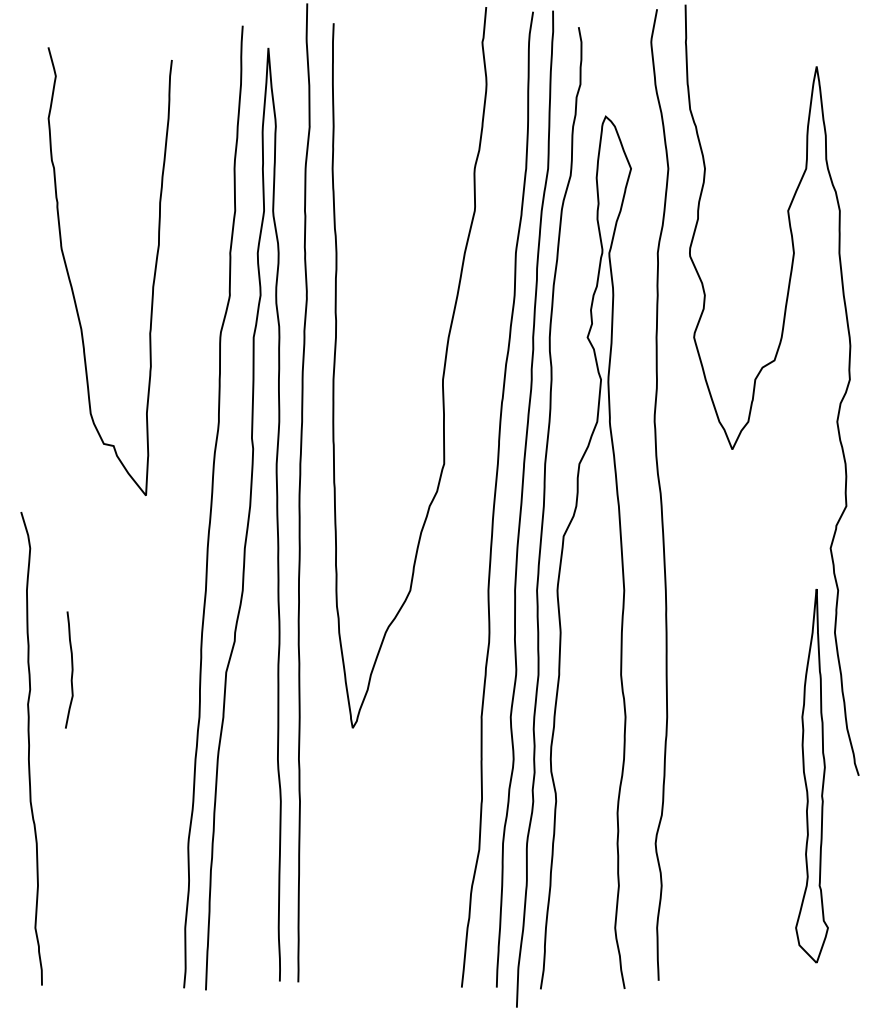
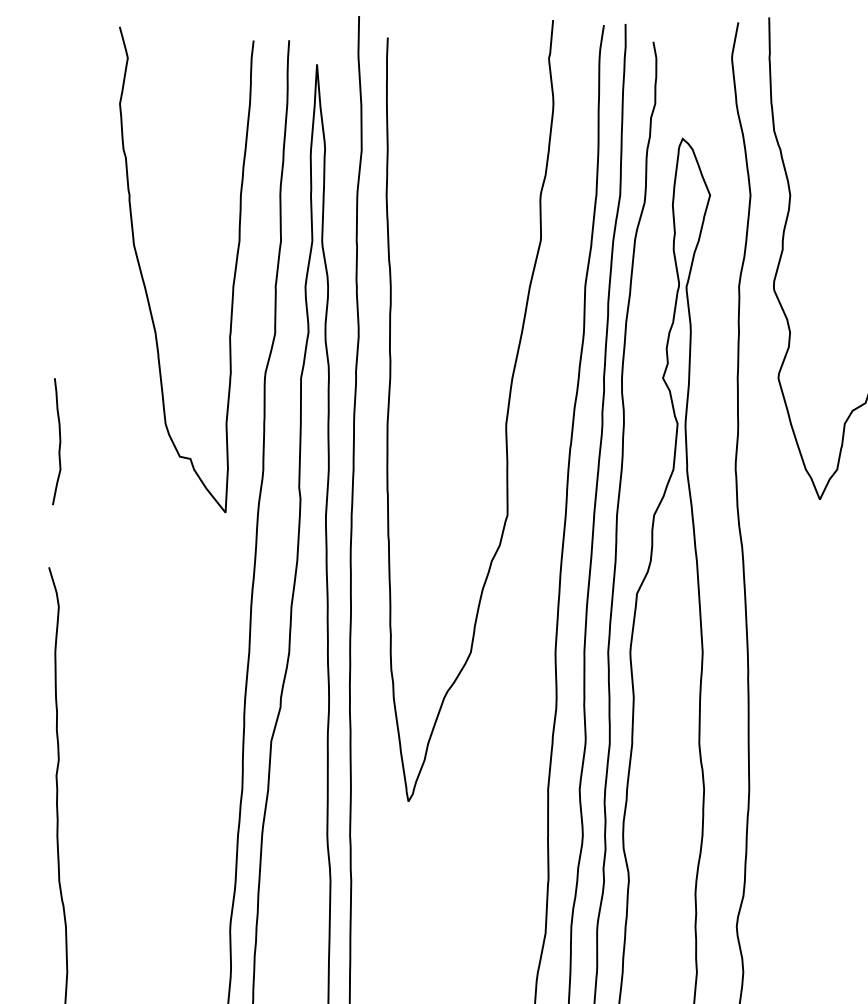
curve: (71, 282) -> (144, 281), moved
curve: (71, 669) -> (59, 441), moved

